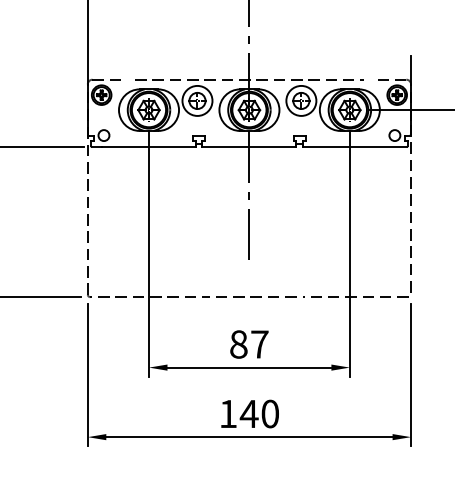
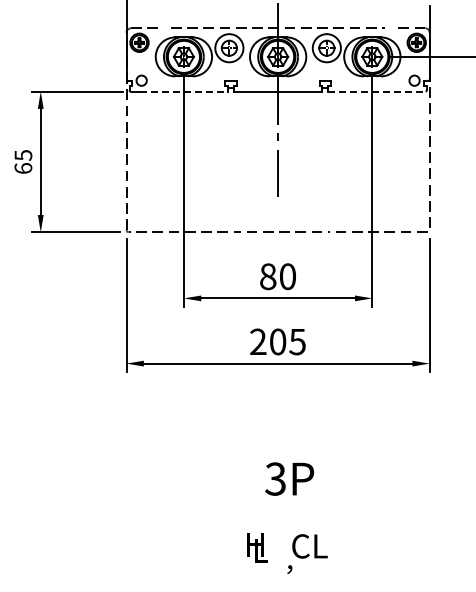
line: (149, 147) -> (184, 91), solid -> dashed
line: (354, 147) -> (376, 91), solid -> dashed
text: (259, 344) -> (287, 276), 87 -> 80
text: (248, 413) -> (277, 341), 140 -> 205

